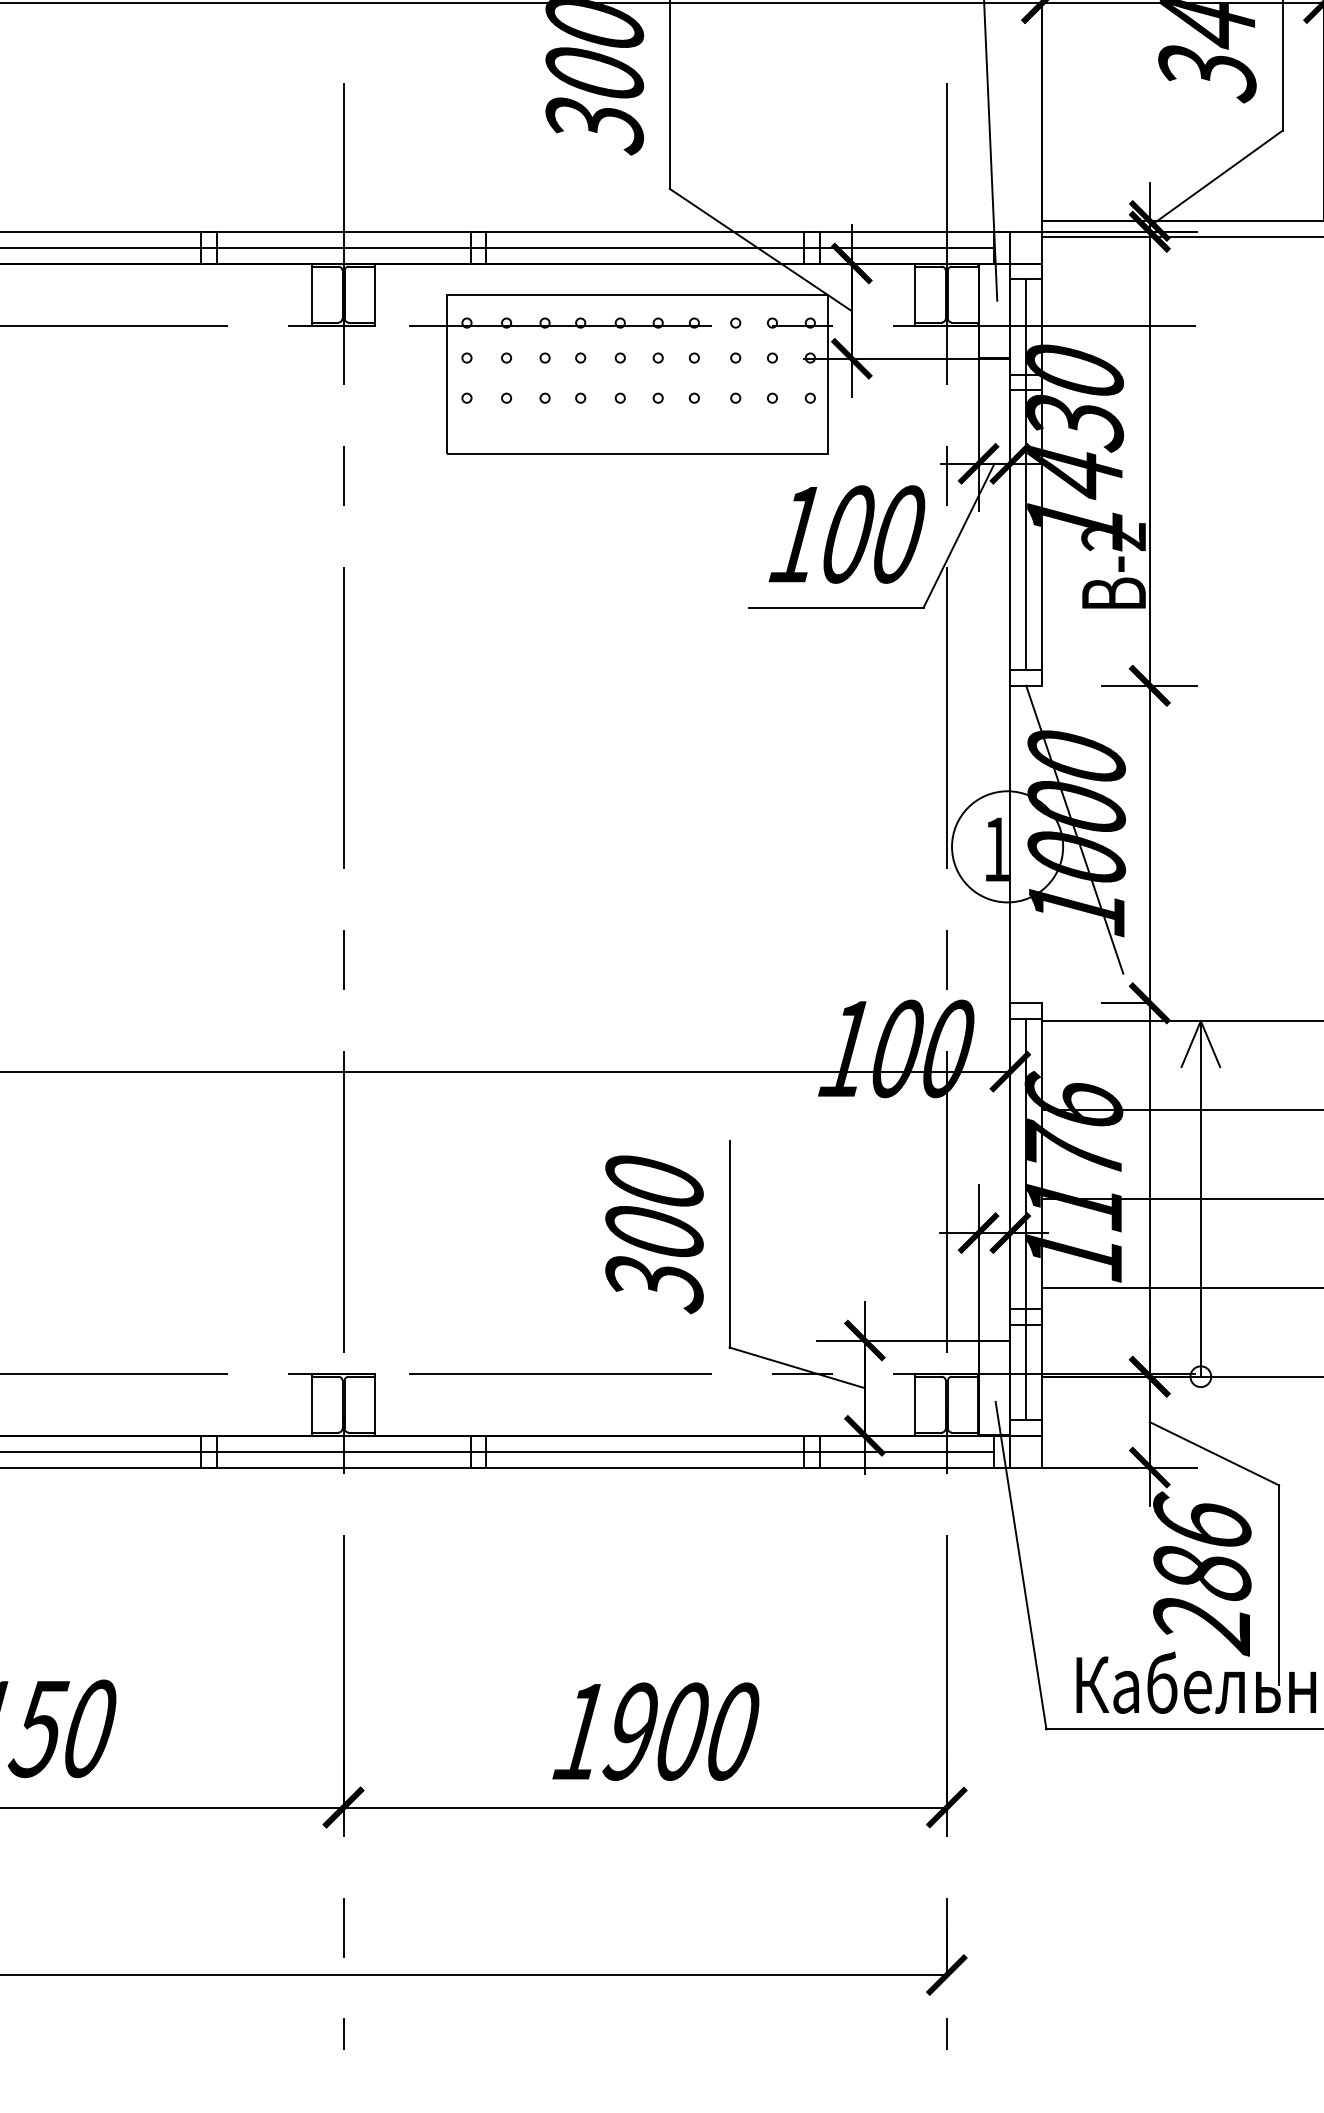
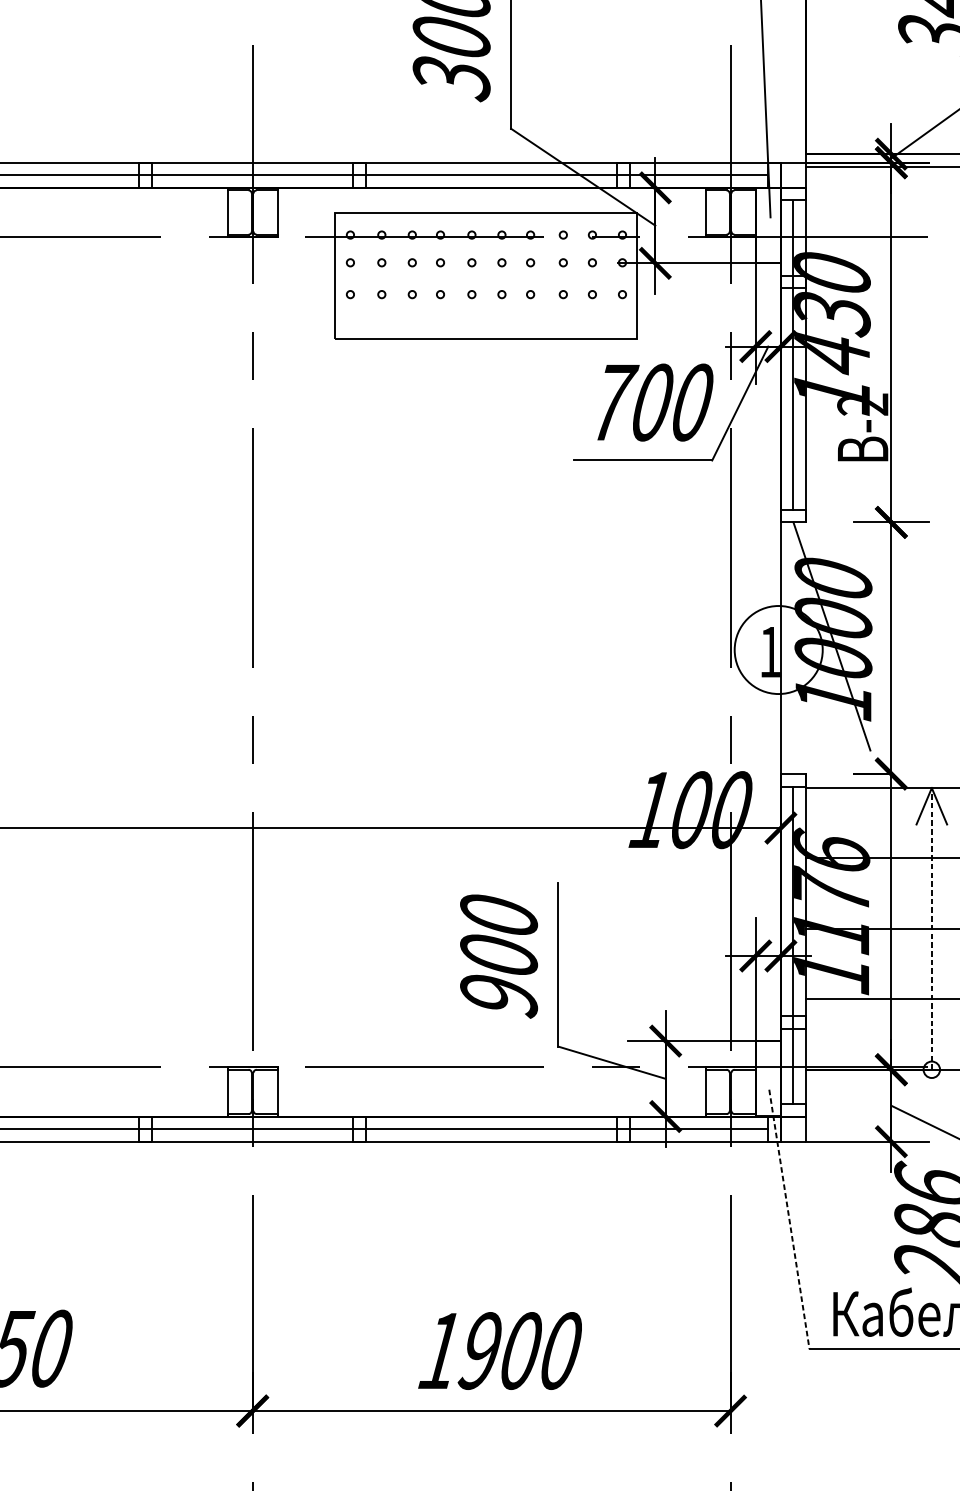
text: (800, 534) -> (614, 402), 100 -> 700
line: (1200, 1198) -> (931, 928), solid -> dashed
text: (654, 1285) -> (499, 997), 300 -> 900
line: (1021, 1565) -> (789, 1219), solid -> dashed

